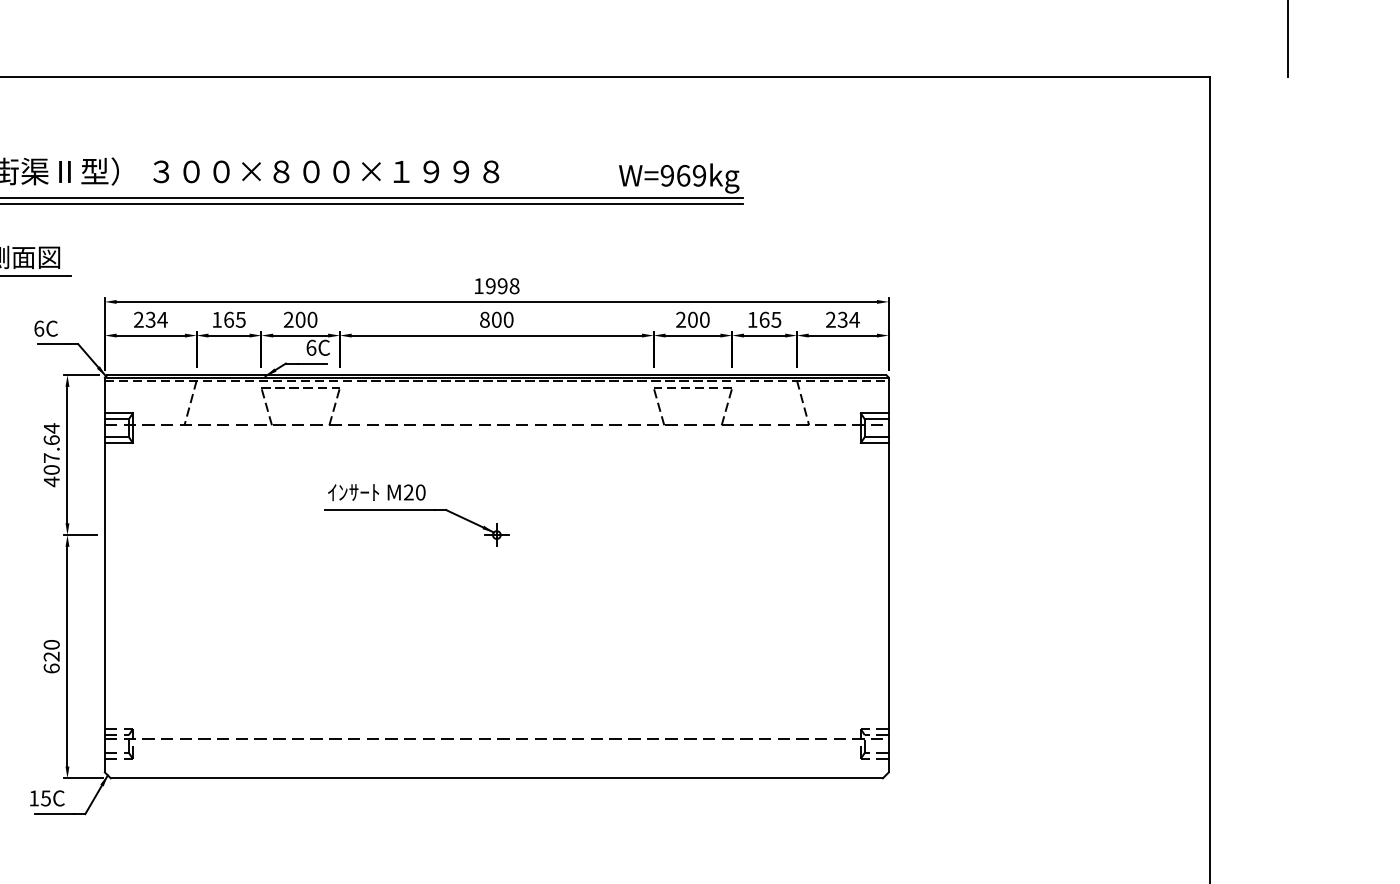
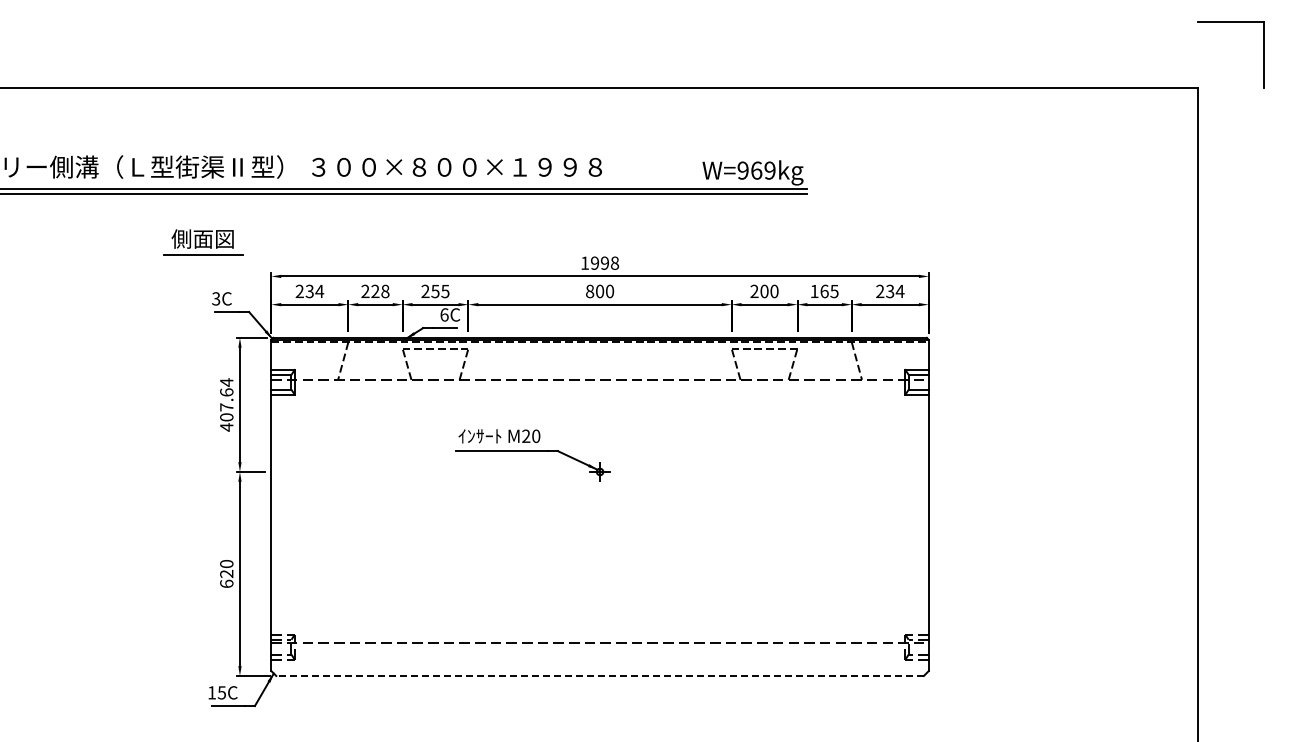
text: (229, 319) -> (375, 291), 165 -> 228
text: (306, 319) -> (440, 291), 200 -> 255
text: (39, 328) -> (216, 298), 6C -> 3C
line: (497, 777) -> (600, 675), solid -> dashed

